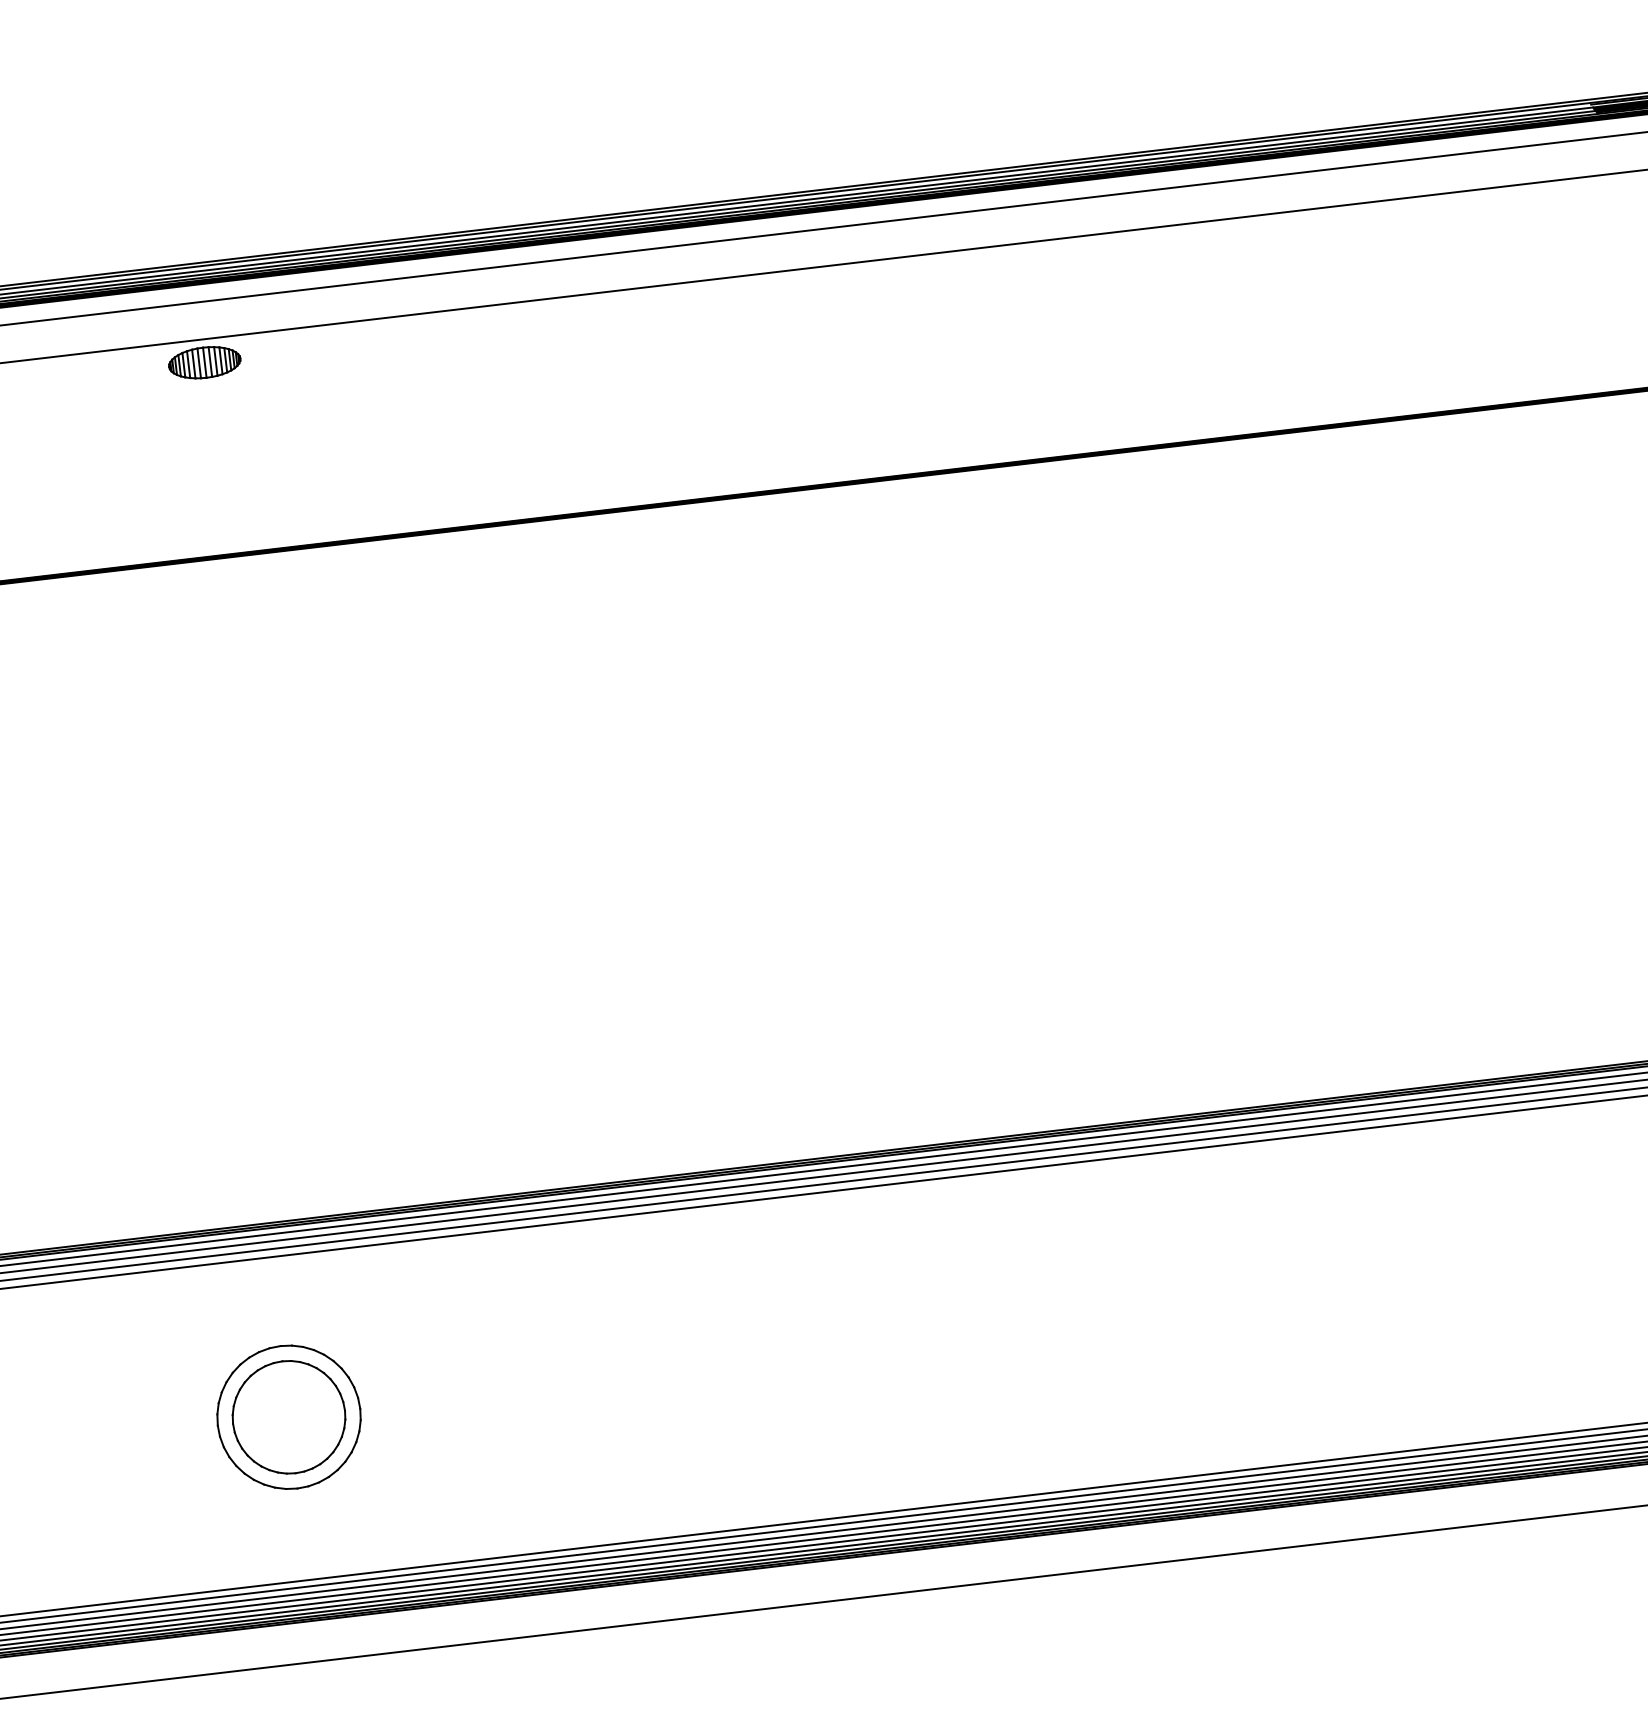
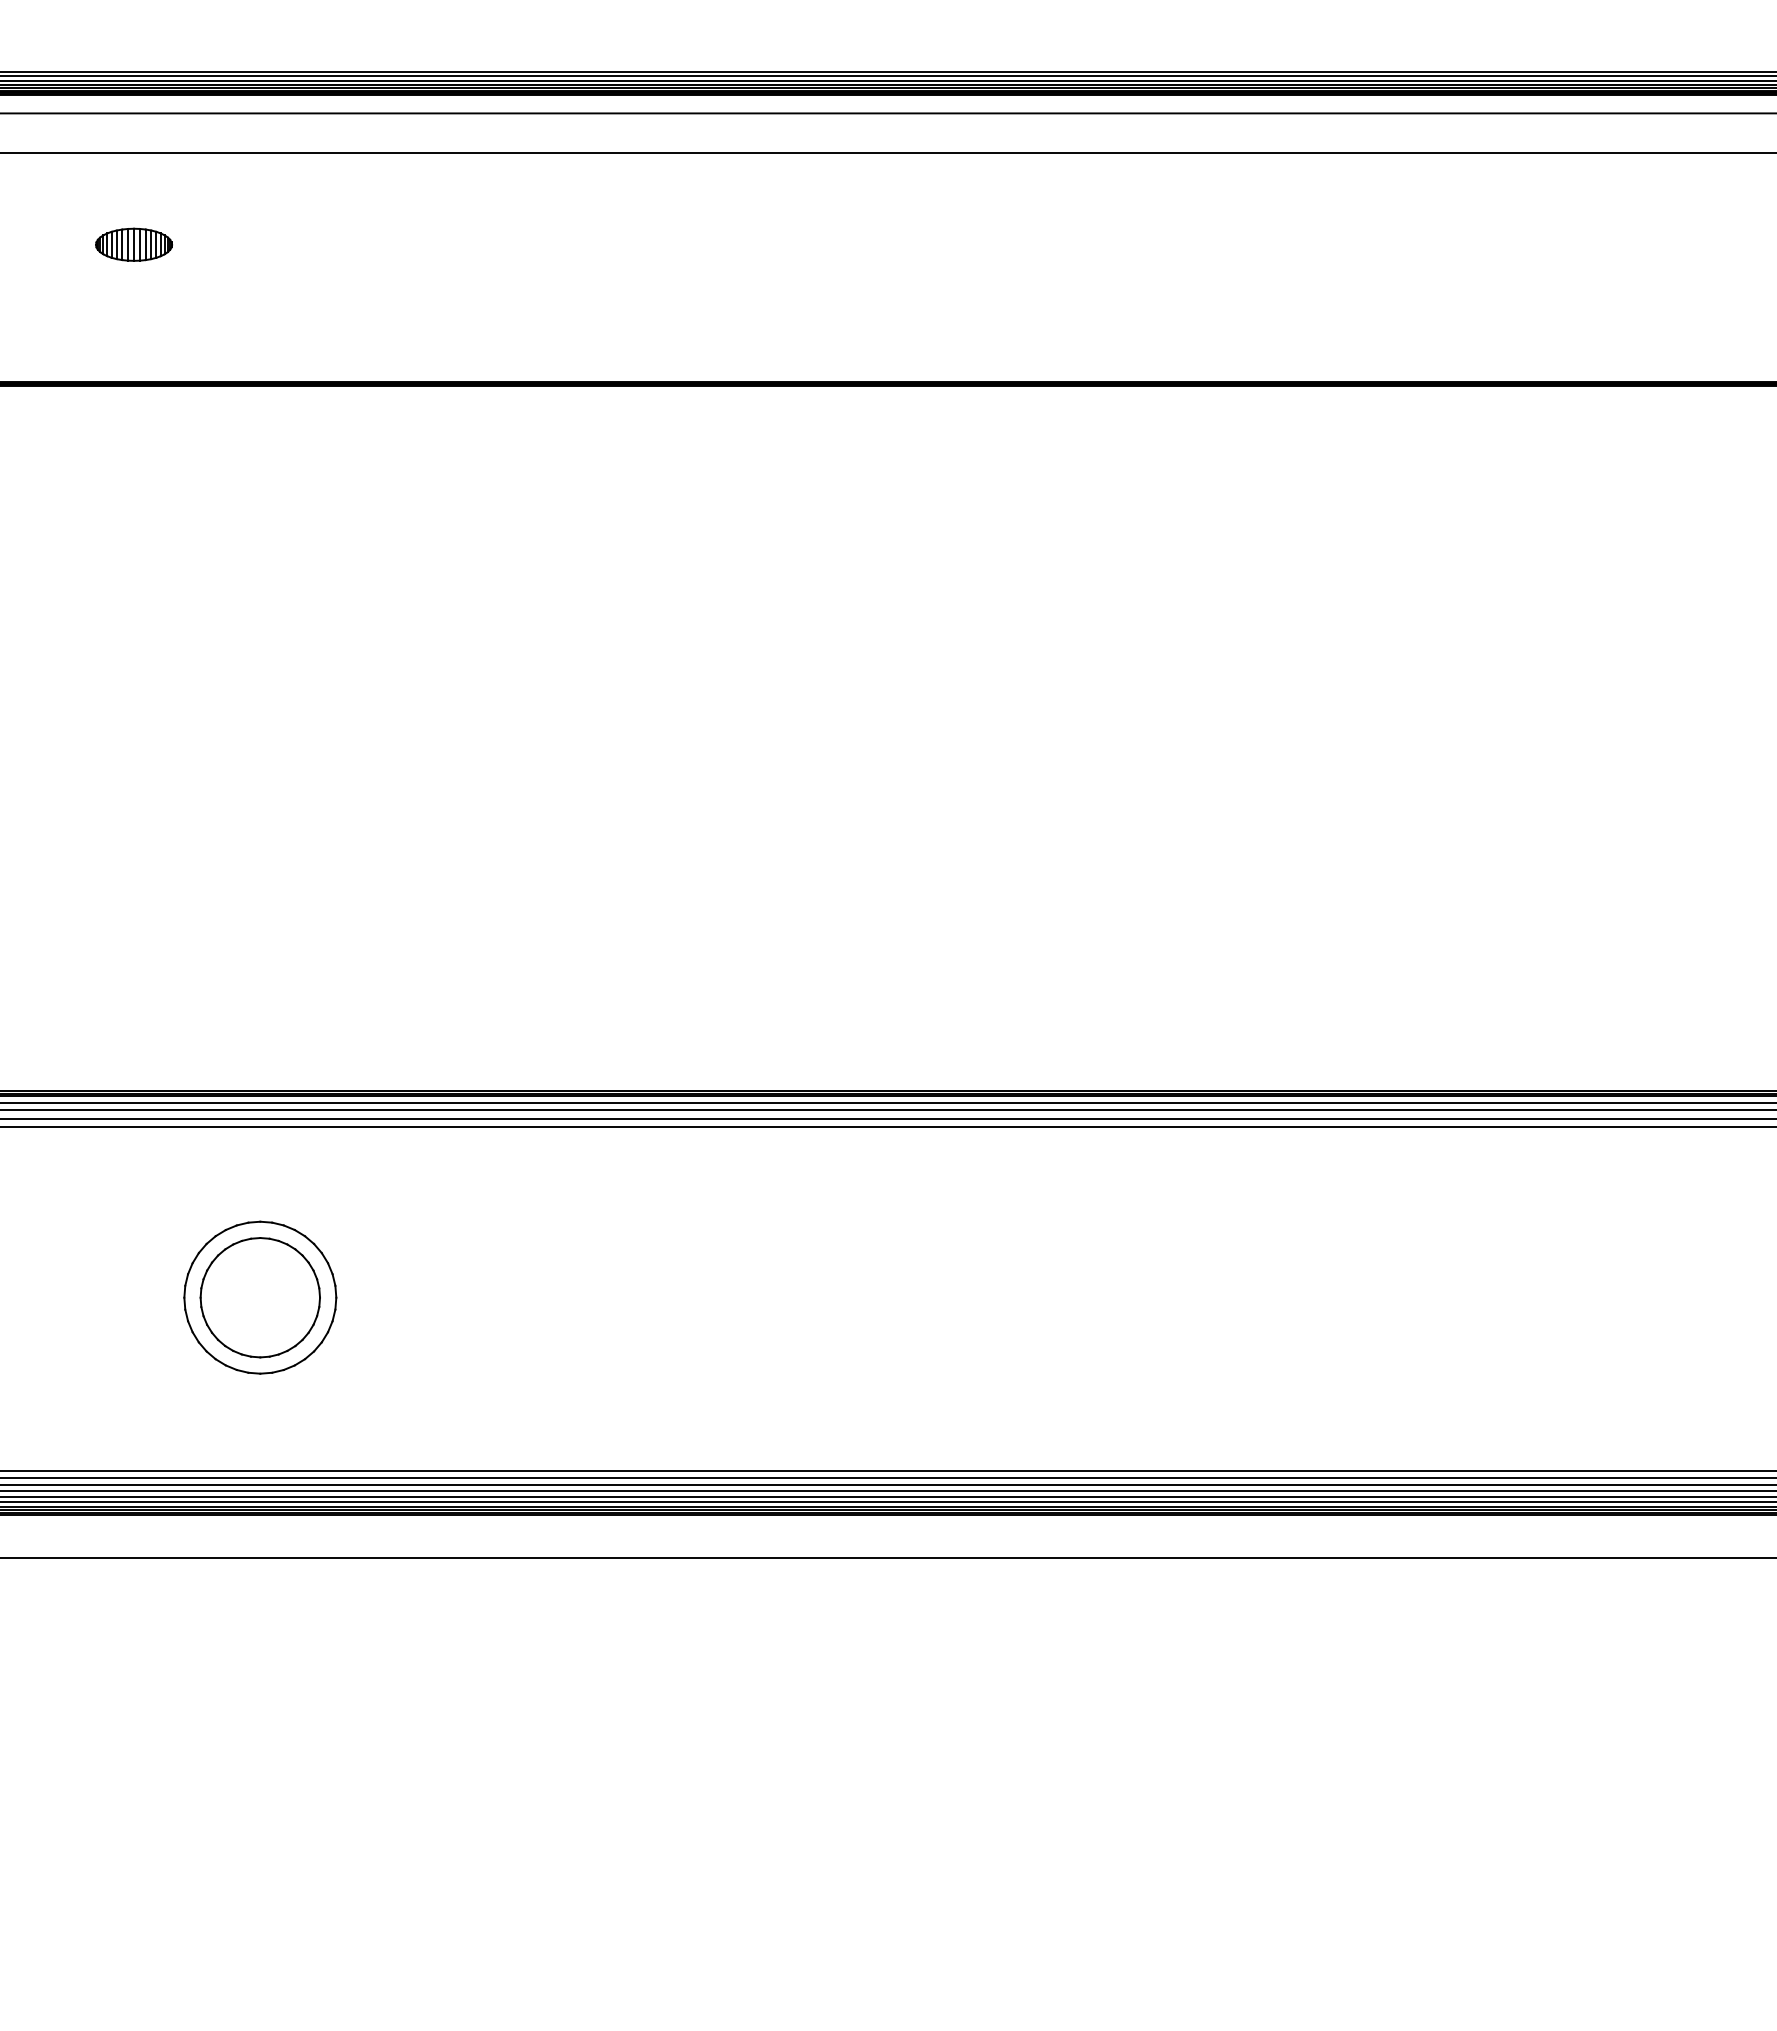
part: (204, 362) -> (133, 244), moved

